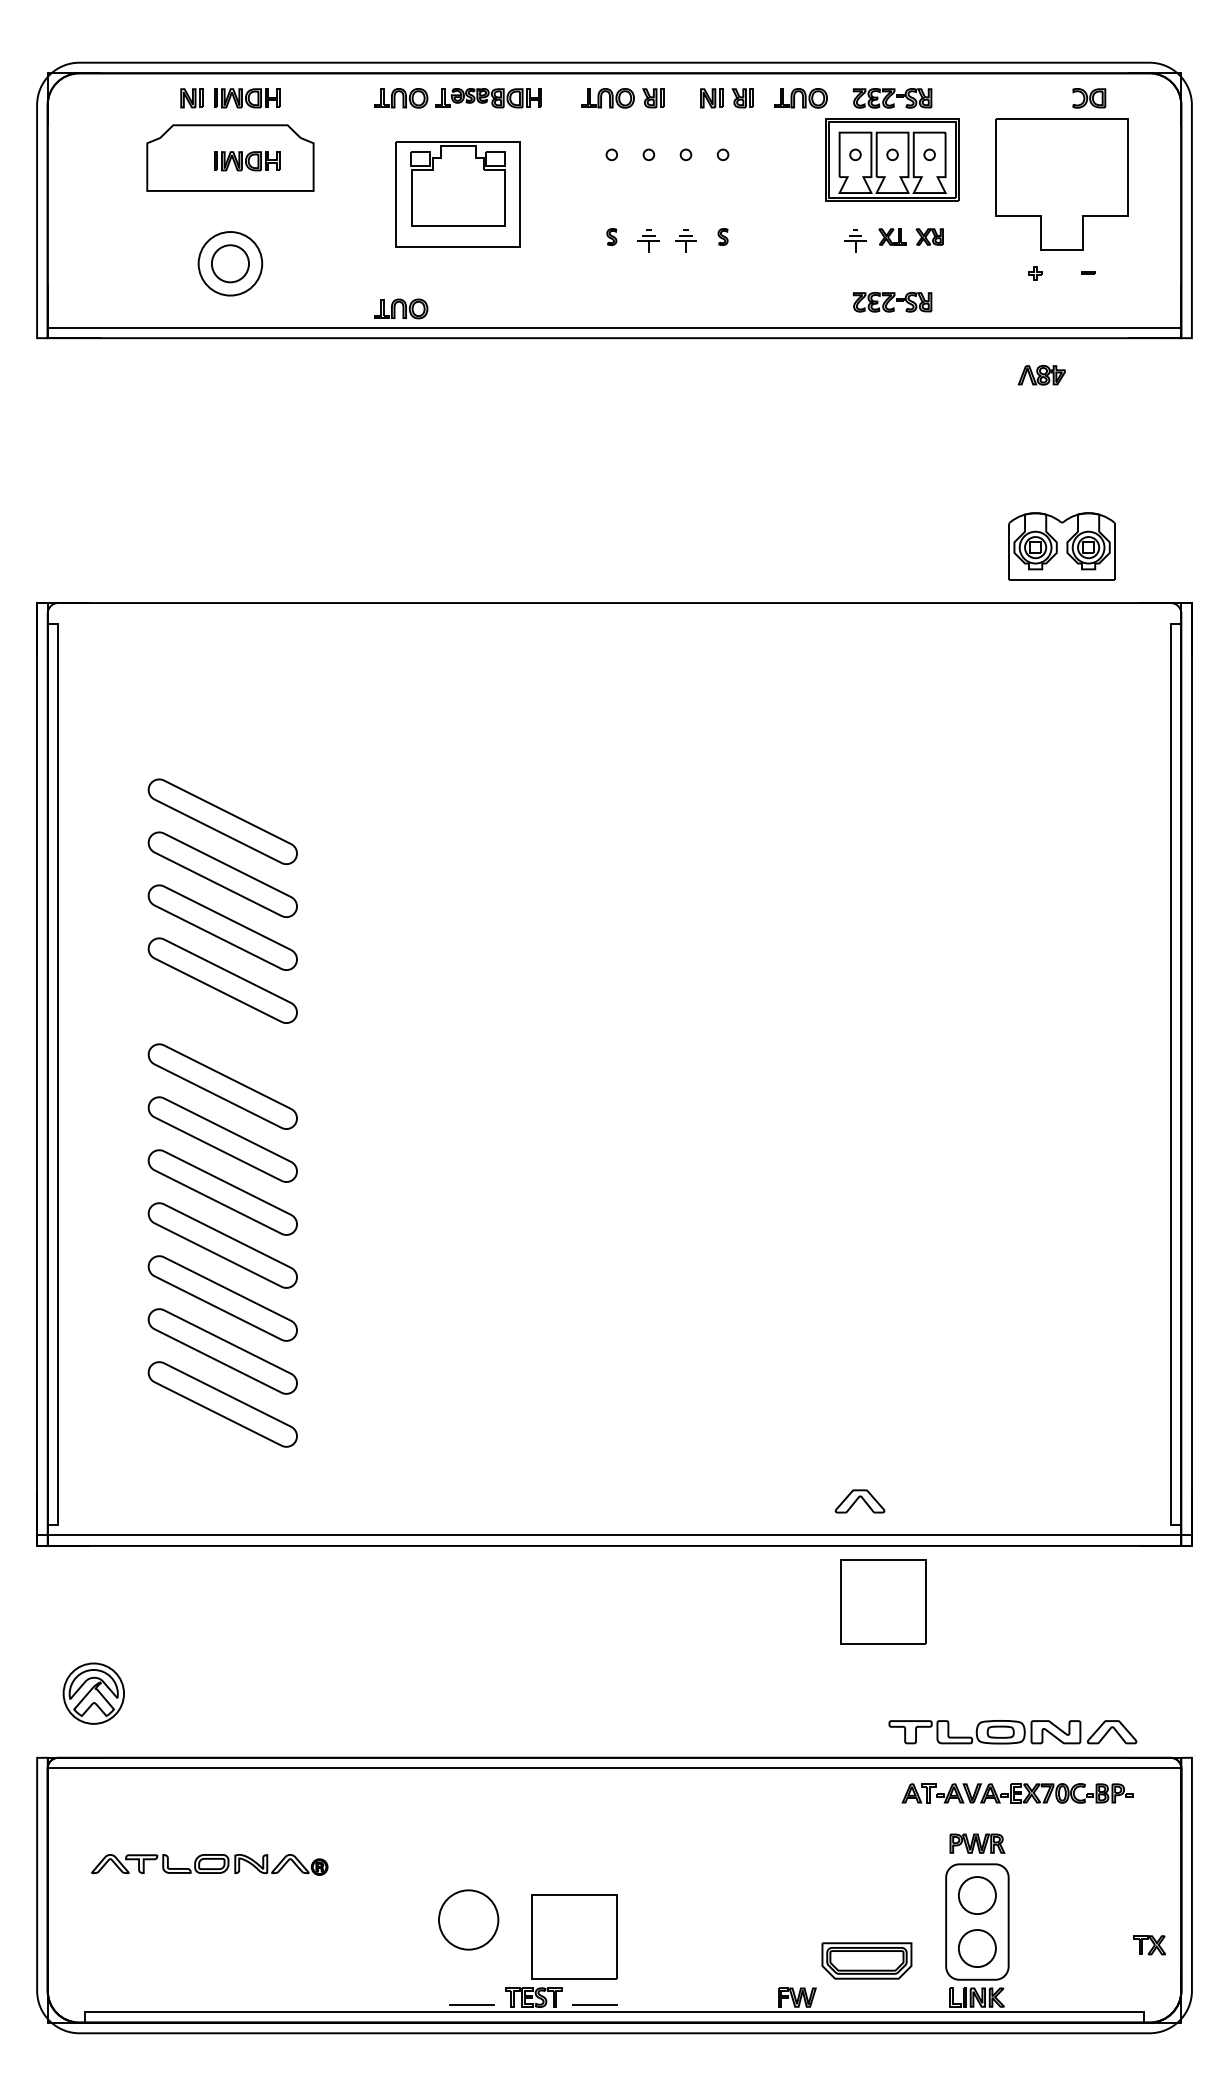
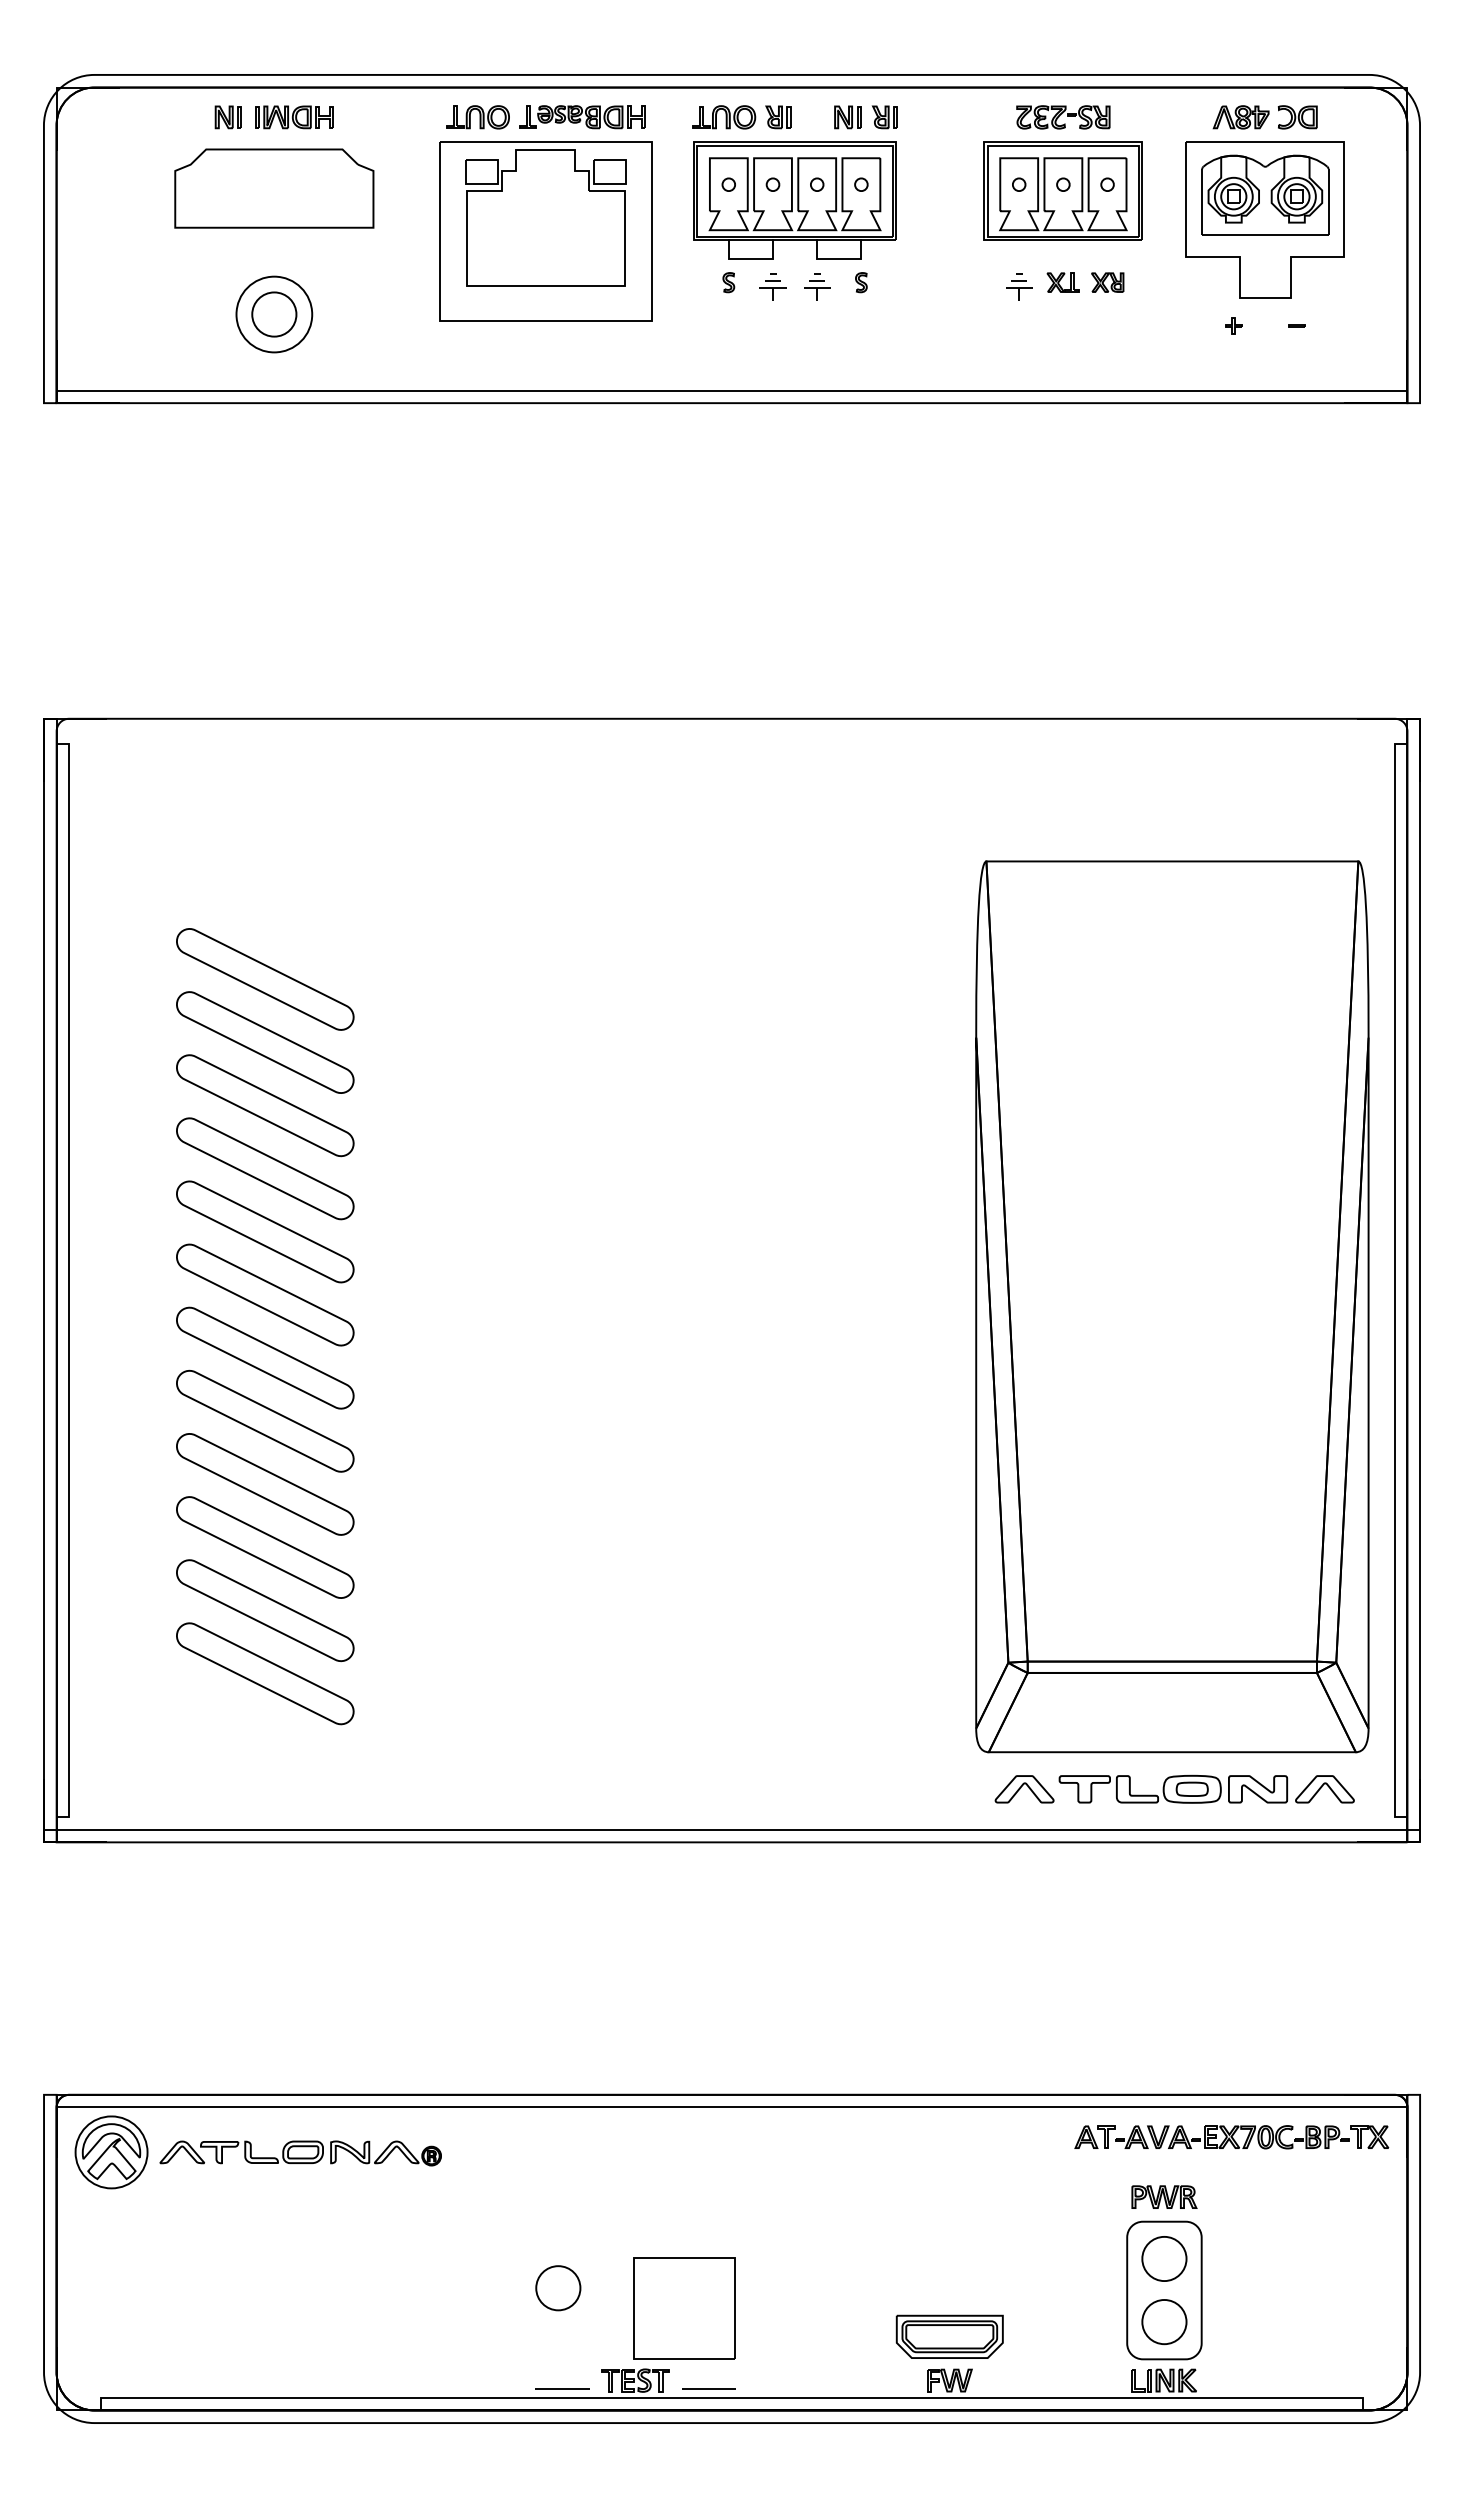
part: (801, 98) -> (954, 117), removed
part: (247, 161) -> (294, 192), removed
part: (666, 168) -> (794, 200), added
part: (457, 194) -> (545, 231), size x1.43
part: (892, 302) -> (1063, 360), removed
part: (400, 309) -> (477, 368), removed
part: (1041, 375) -> (1240, 117), moved
part: (1062, 545) -> (1265, 194), moved
part: (223, 1033) -> (265, 1231), added
part: (984, 1096) -> (1172, 1306), added
part: (883, 1602) -> (1052, 1909), removed
part: (93, 1693) -> (111, 2152), moved
part: (1012, 1731) -> (1206, 1788), moved
part: (209, 1864) -> (300, 2153), moved
part: (468, 1920) -> (558, 2288), size x0.62
part: (1149, 1944) -> (1369, 2136), moved
part: (866, 1960) -> (949, 2336), moved

